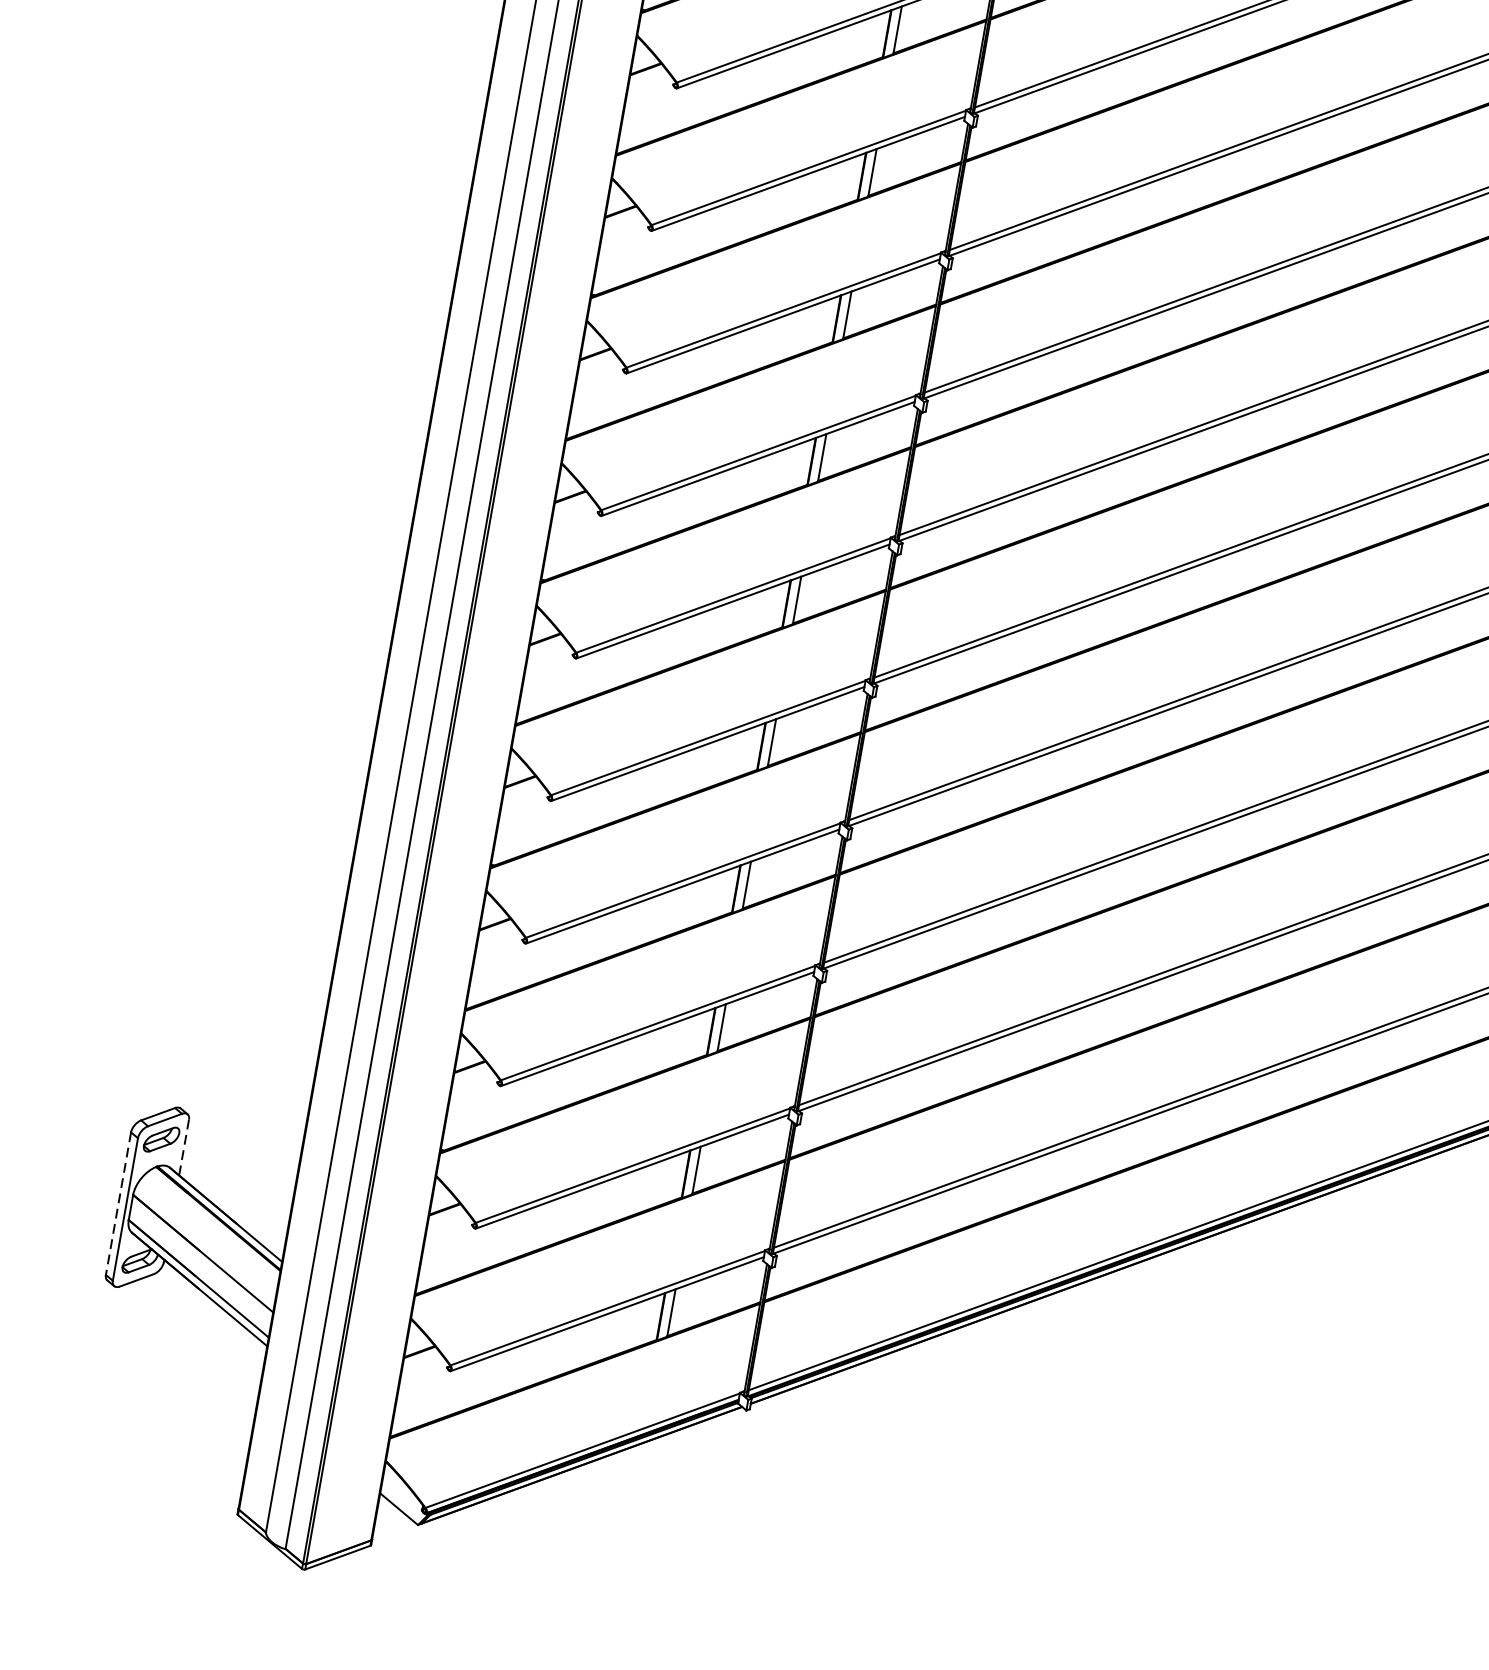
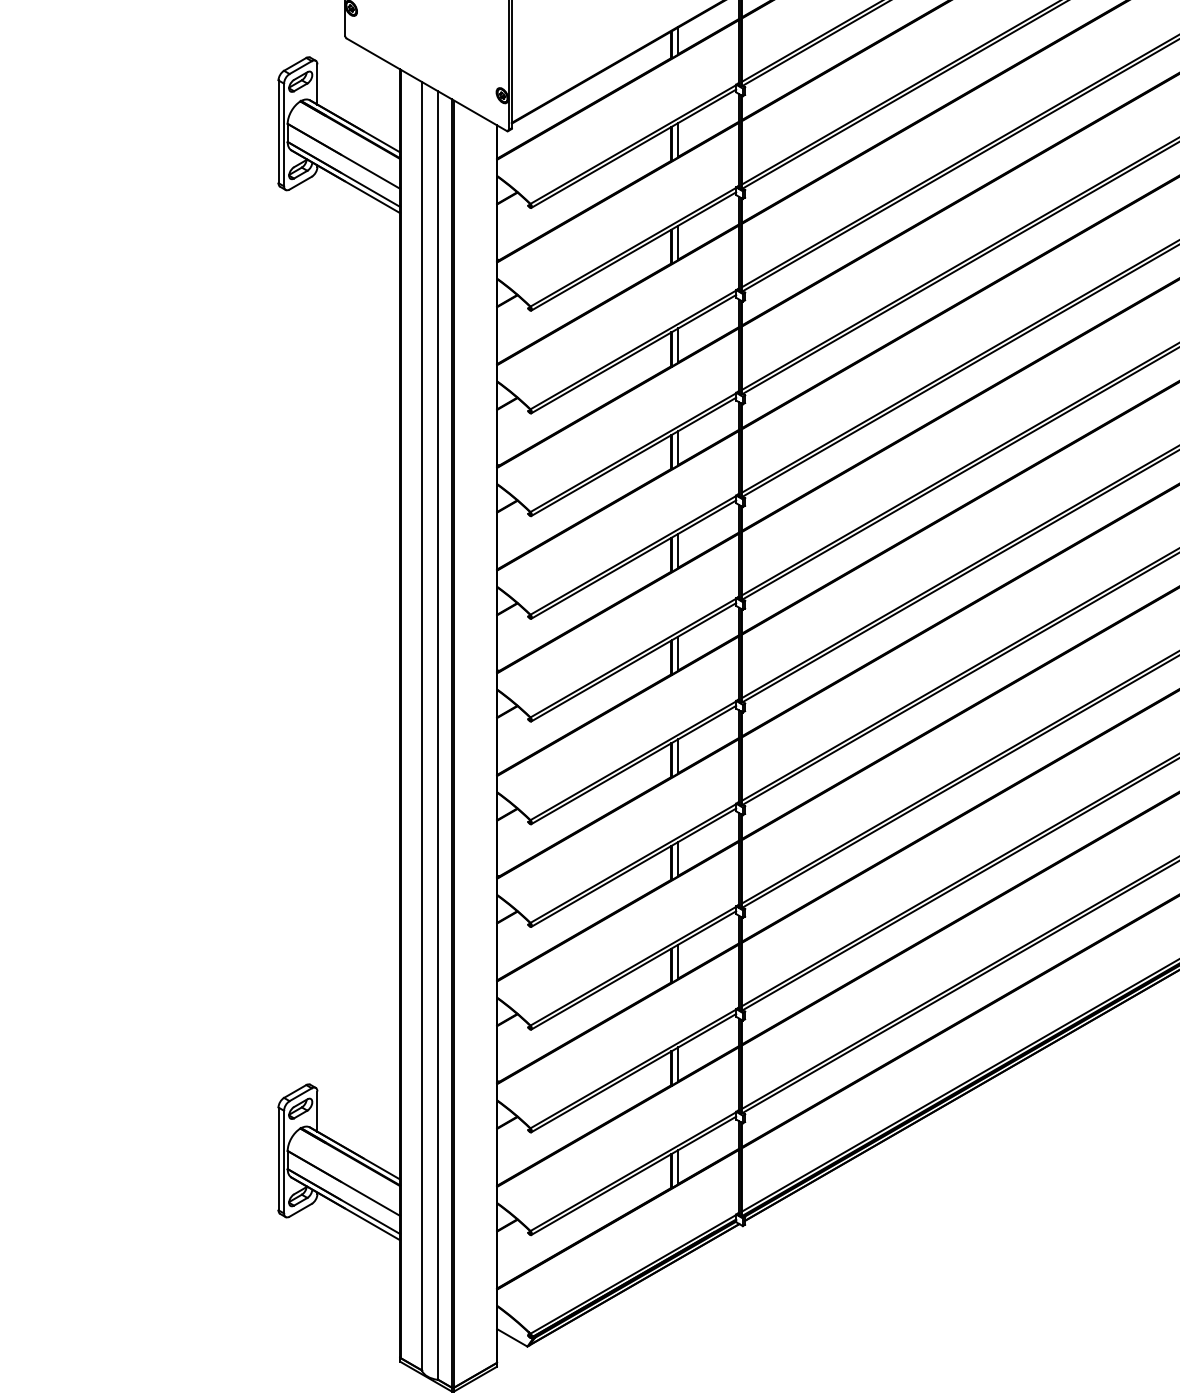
line: (183, 1148) -> (317, 1112), dashed -> solid
line: (118, 1204) -> (278, 1159), dashed -> solid

